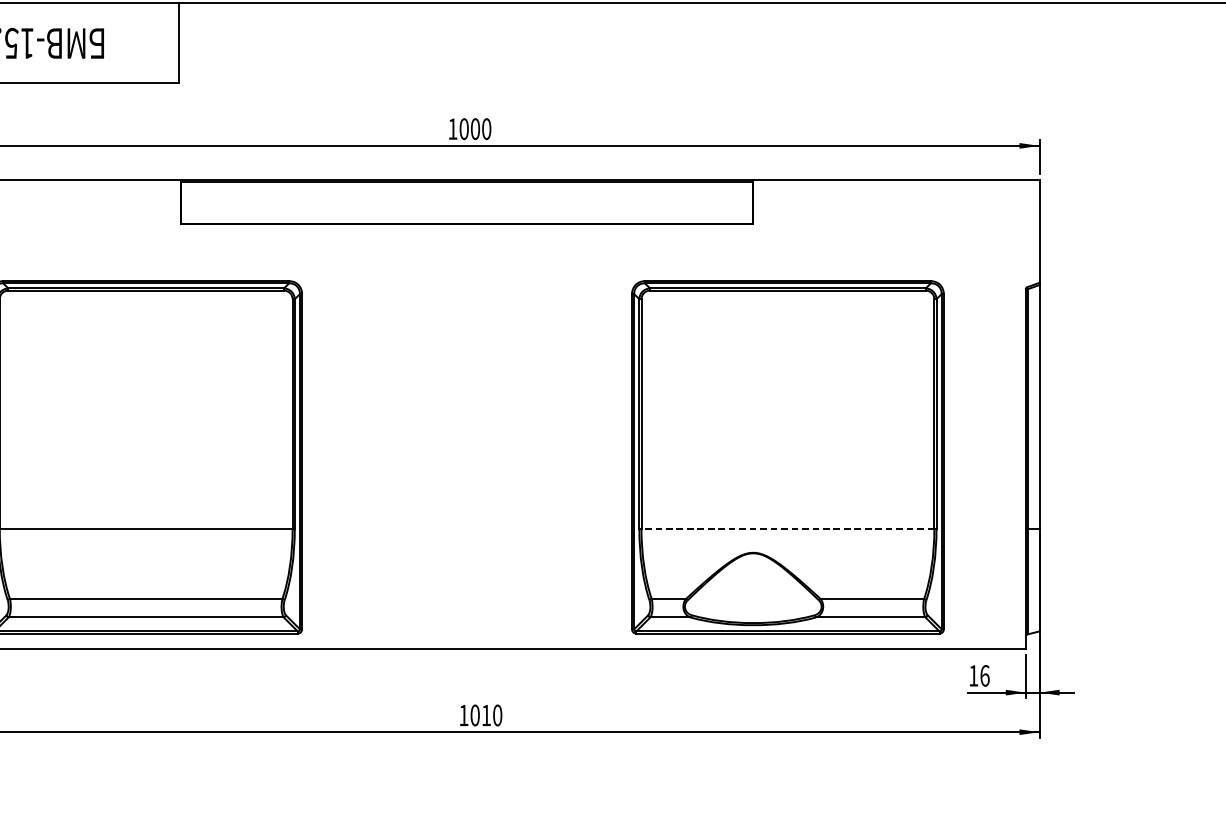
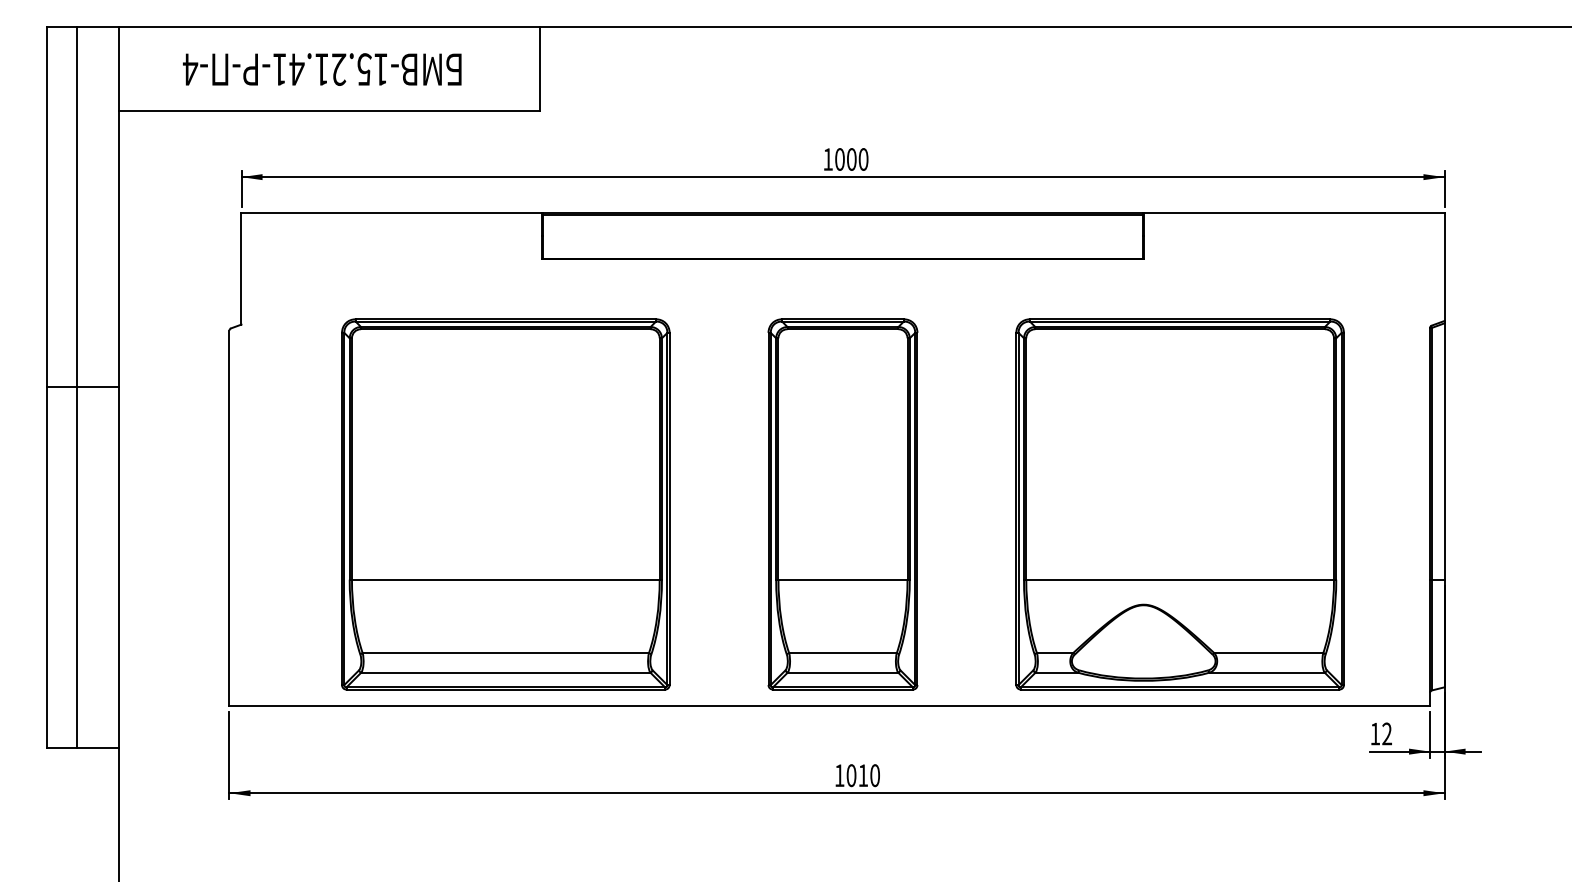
part: (466, 457) -> (842, 504), added
line: (788, 528) -> (1180, 579), dashed -> solid
text: (985, 675) -> (1387, 733), 16 -> 12

